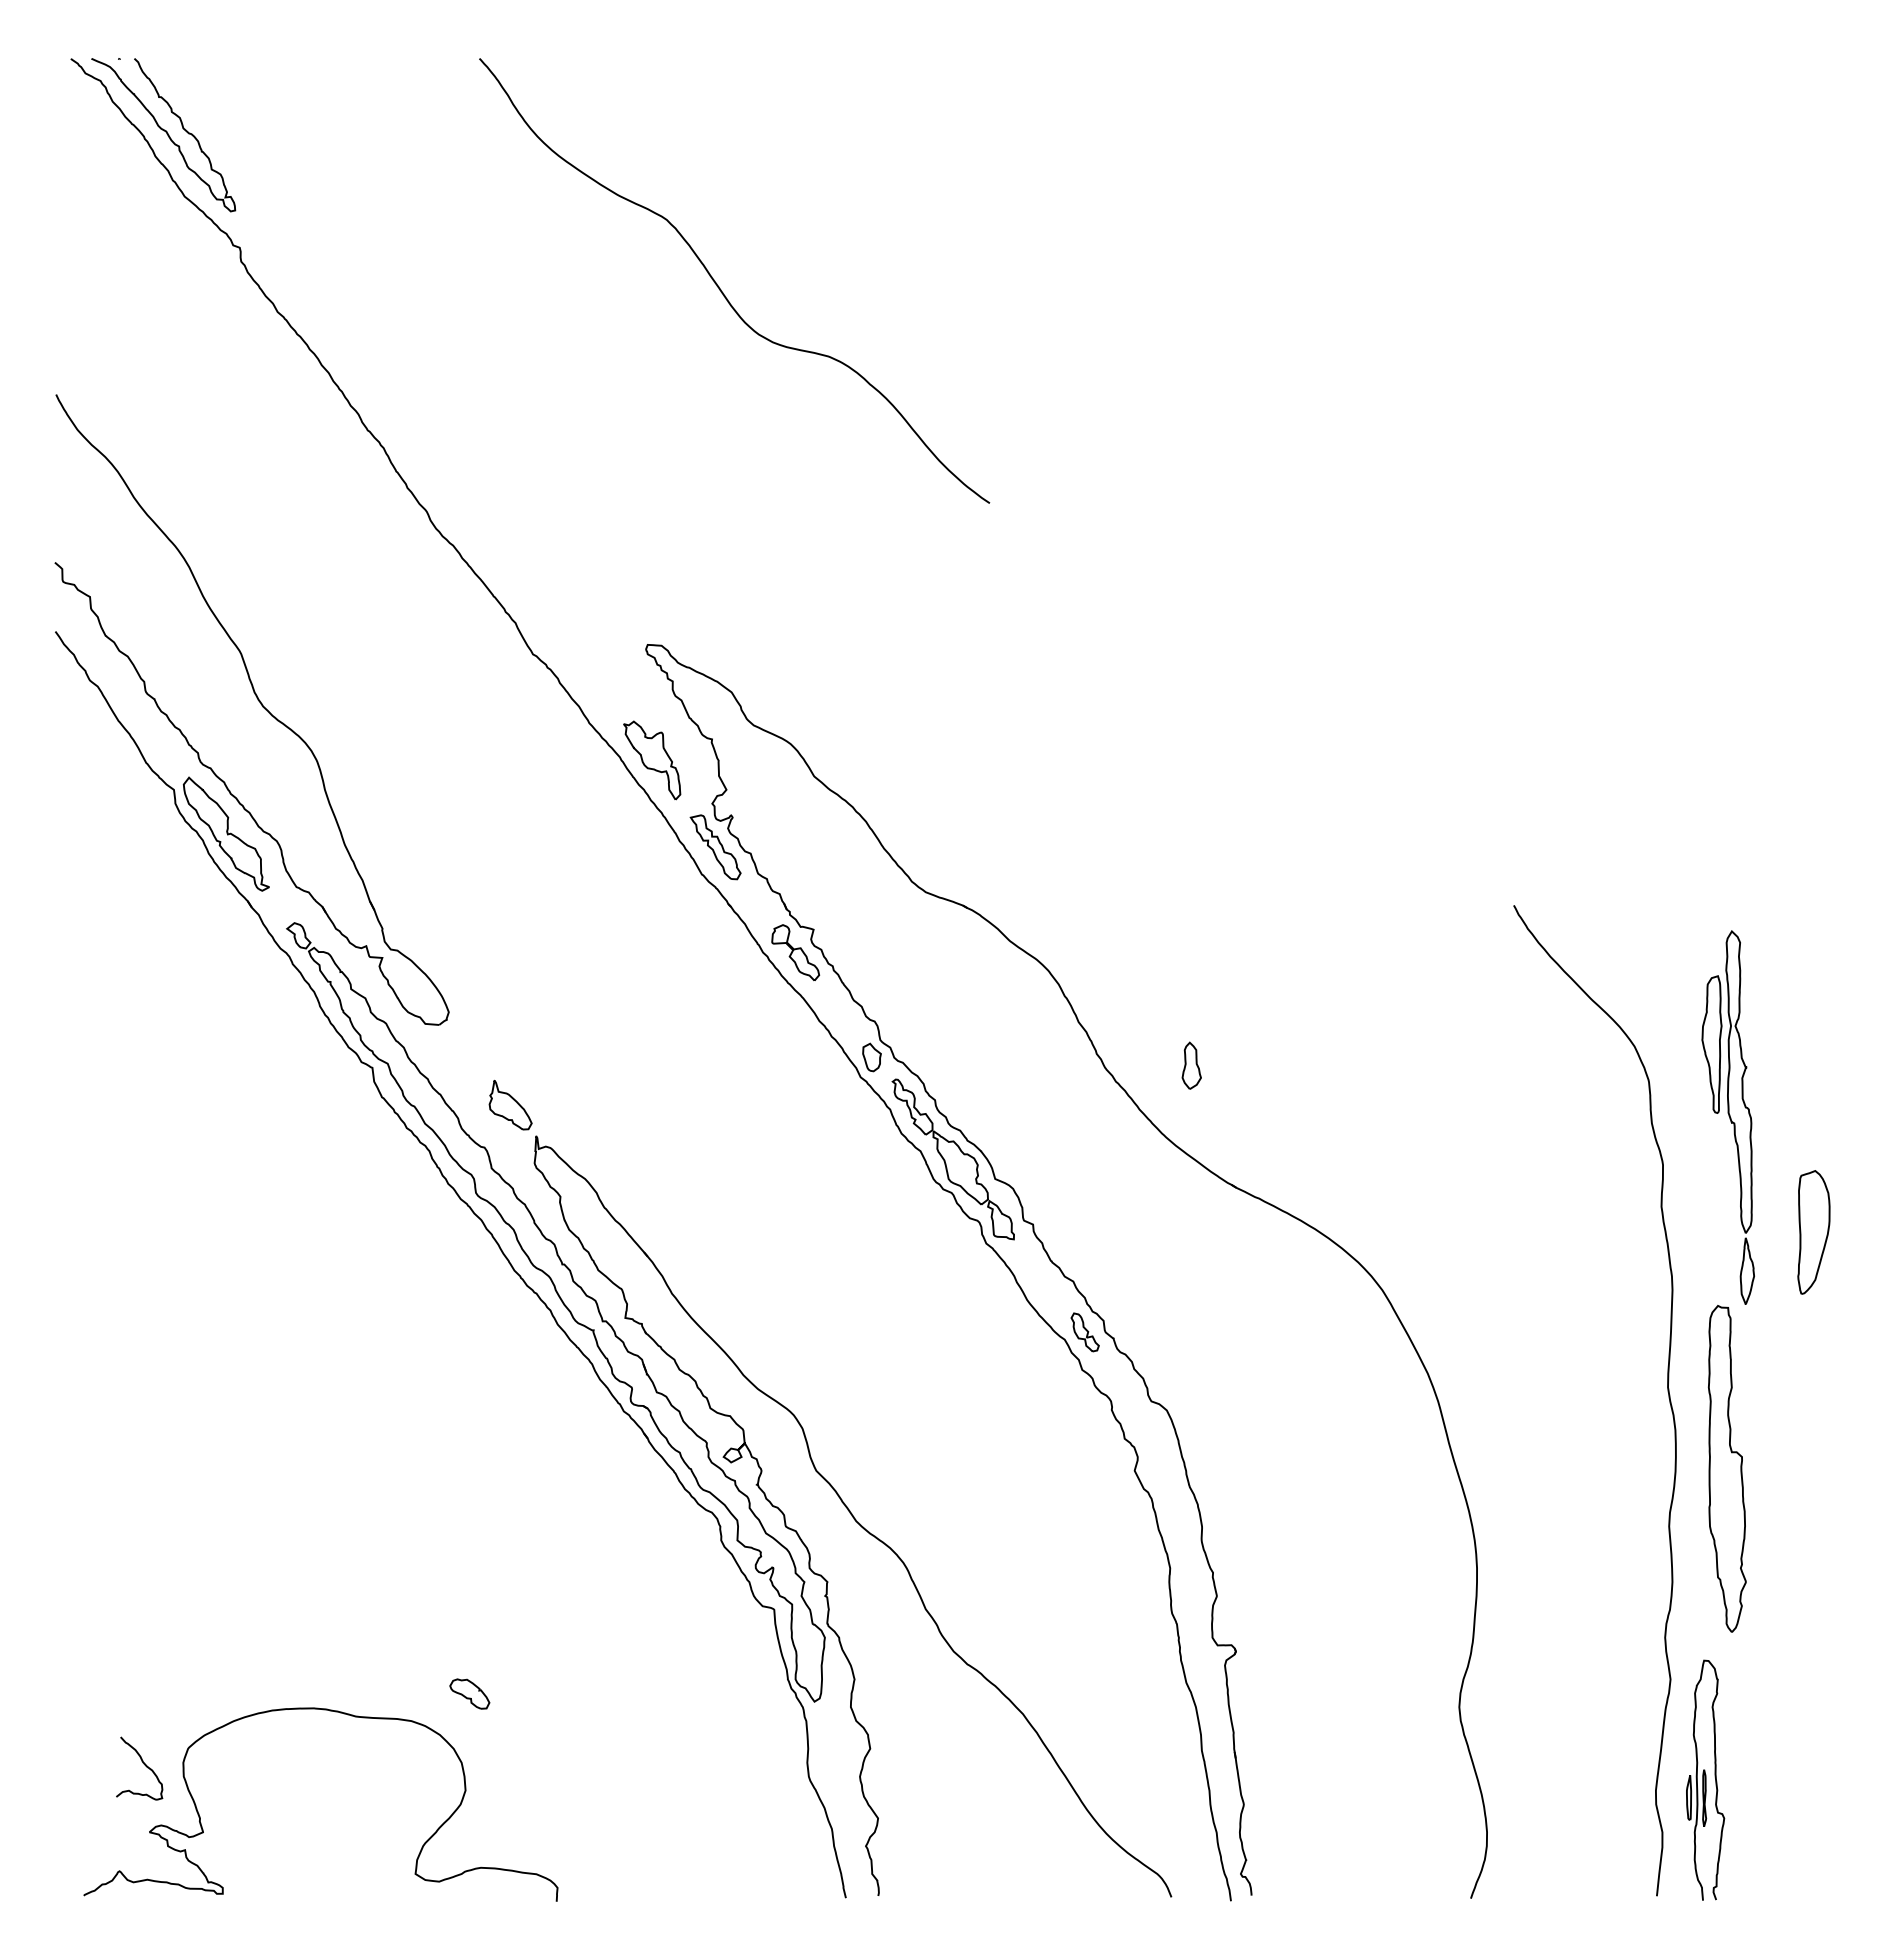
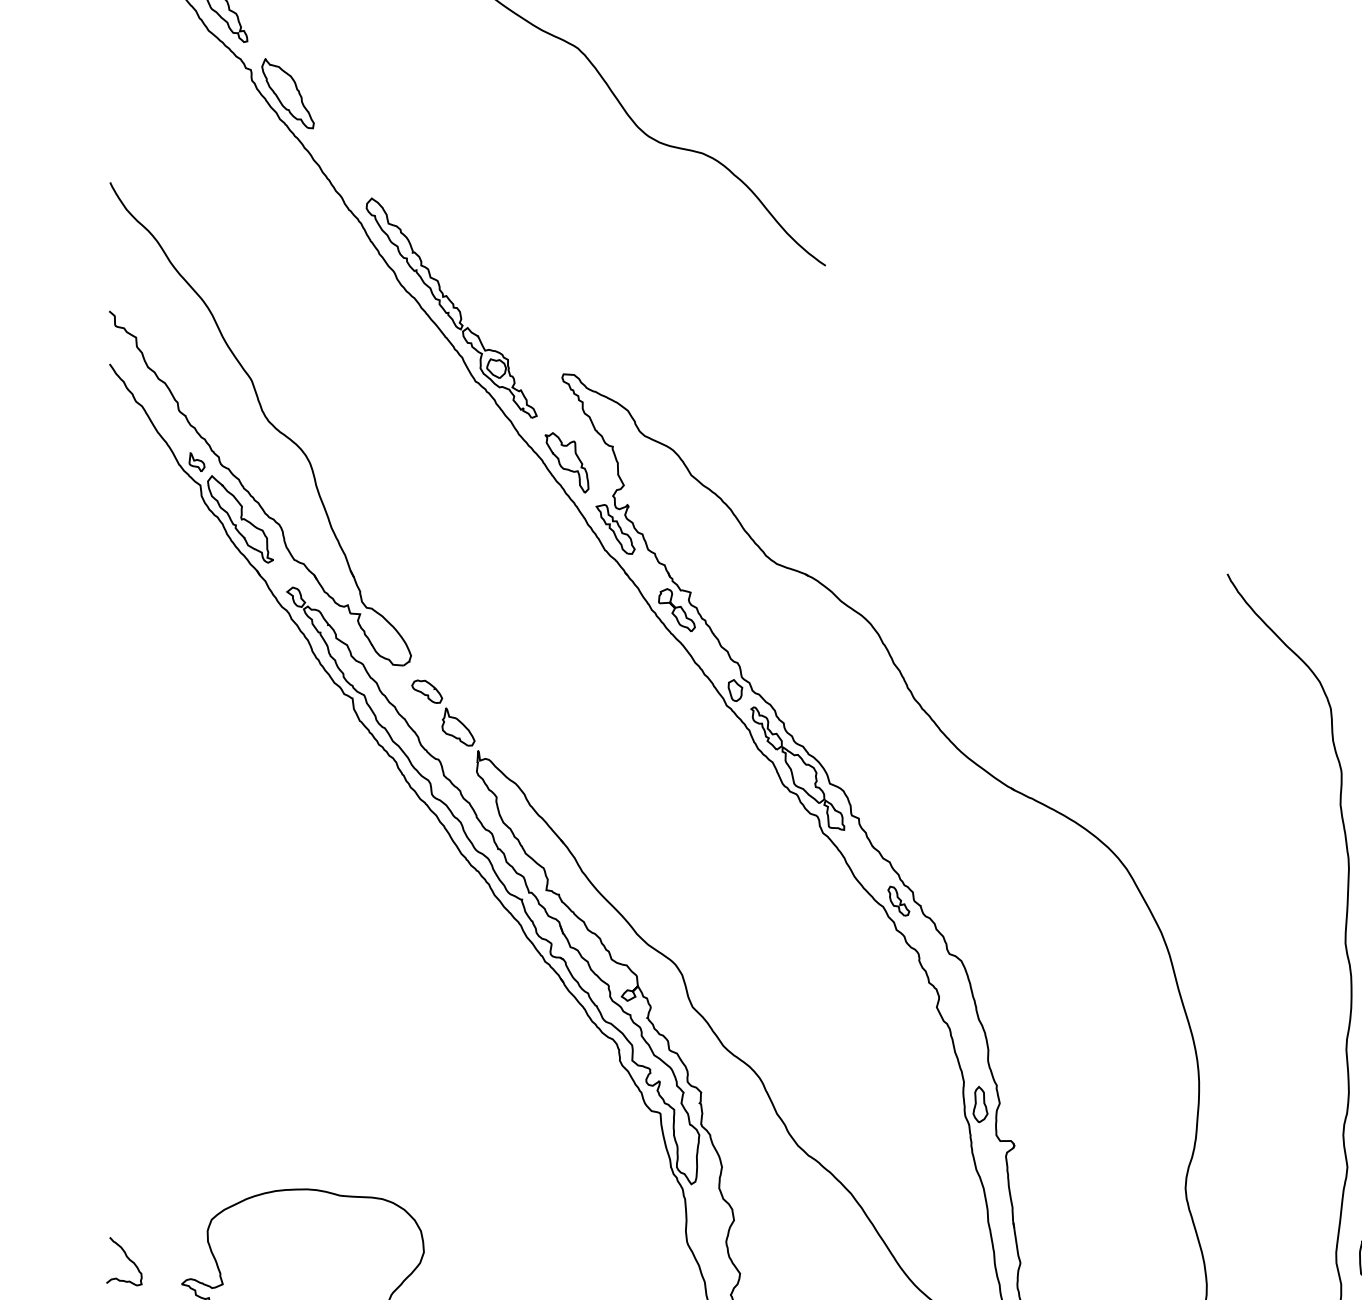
part: (287, 278) -> (287, 93), added
part: (501, 558) -> (451, 308), added
part: (169, 759) -> (197, 462), added
part: (1191, 1065) -> (980, 1104), moved
part: (469, 1693) -> (426, 691), moved
curve: (143, 1764) -> (127, 1258), moved

